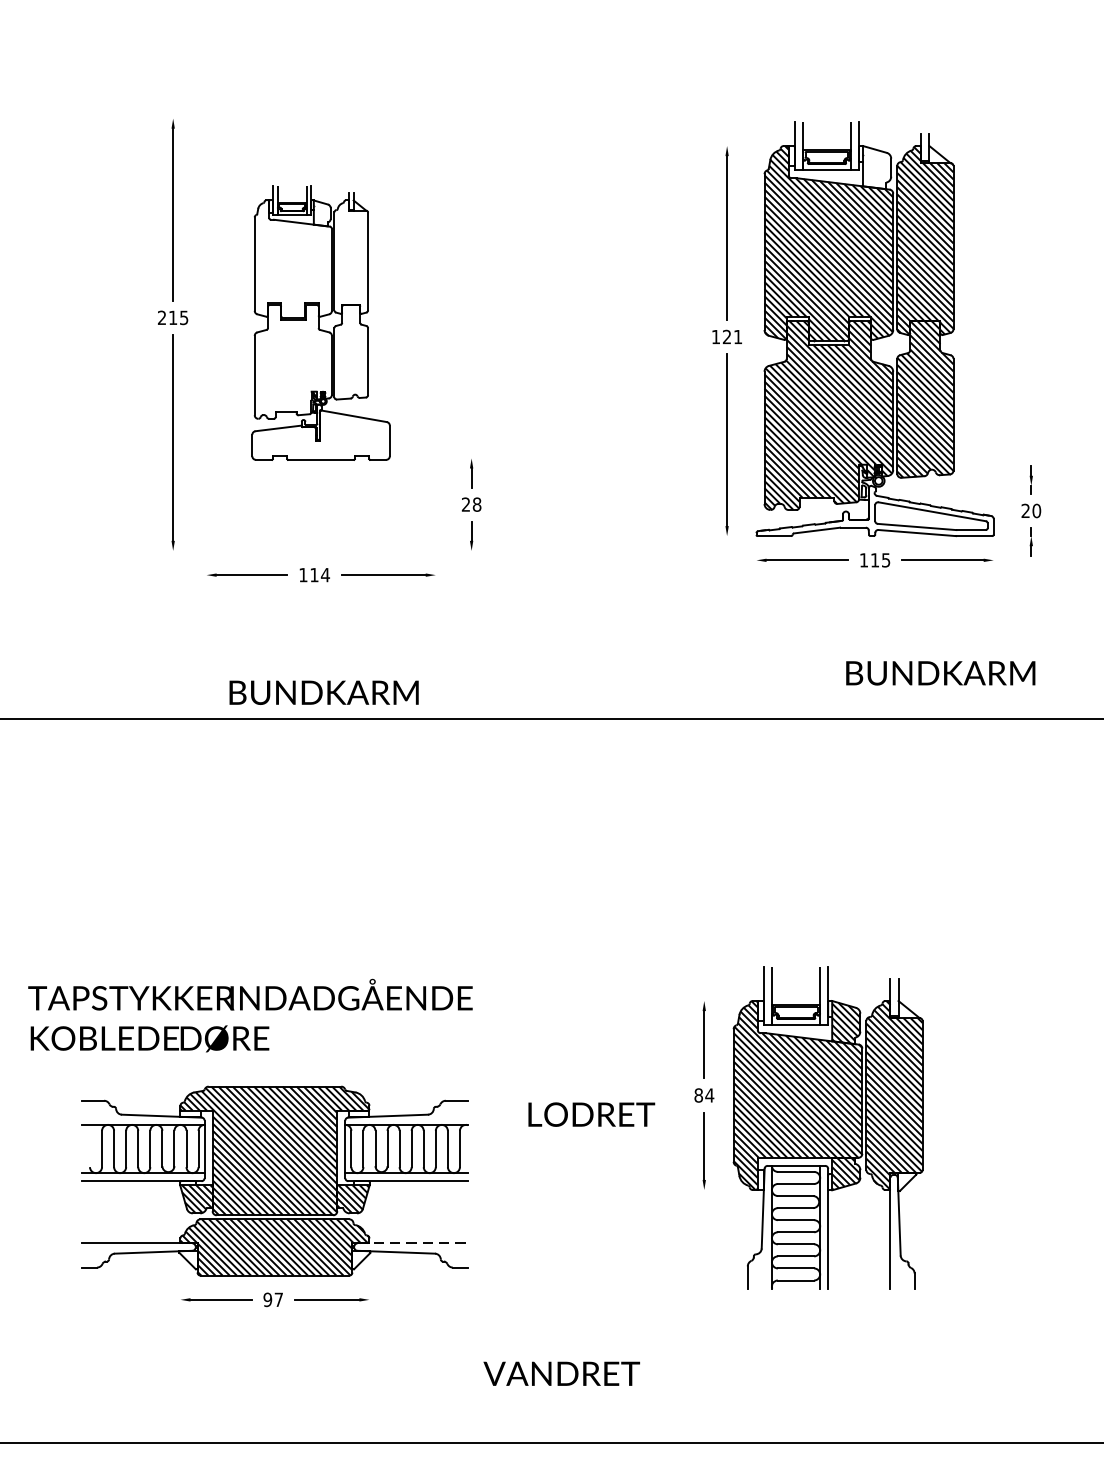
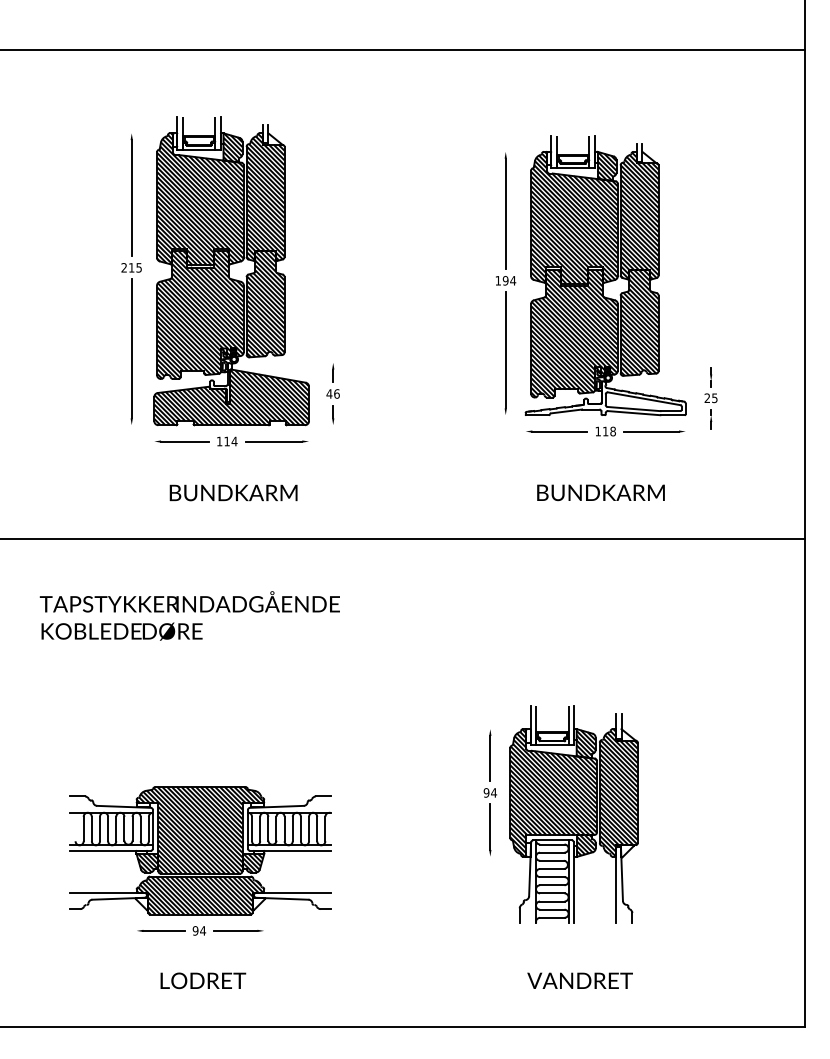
hatch: (876, 166) -> (606, 165), added
part: (320, 323) -> (231, 271), size x1.67
text: (732, 336) -> (509, 280), 121 -> 194
text: (470, 503) -> (332, 393), 28 -> 46
text: (1036, 511) -> (714, 398), 20 -> 25
text: (885, 560) -> (612, 431), 115 -> 118
text: (939, 672) -> (600, 492), moved
text: (323, 692) -> (233, 492), moved
text: (249, 1014) -> (189, 615), moved
text: (698, 1094) -> (486, 792), 84 -> 94
text: (591, 1114) -> (203, 980), moved
line: (412, 1242) -> (293, 892), dashed -> solid
text: (279, 1299) -> (203, 930), 97 -> 94
text: (560, 1373) -> (579, 980), moved

